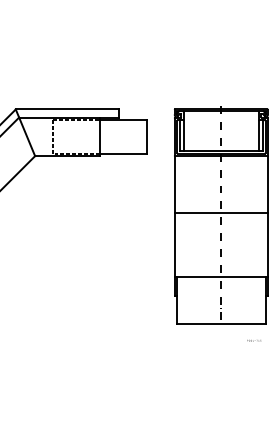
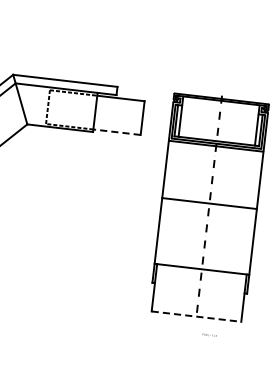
line: (122, 153) -> (116, 131), solid -> dashed
line: (221, 324) -> (196, 317), solid -> dashed
text: (253, 340) -> (208, 334), moved

